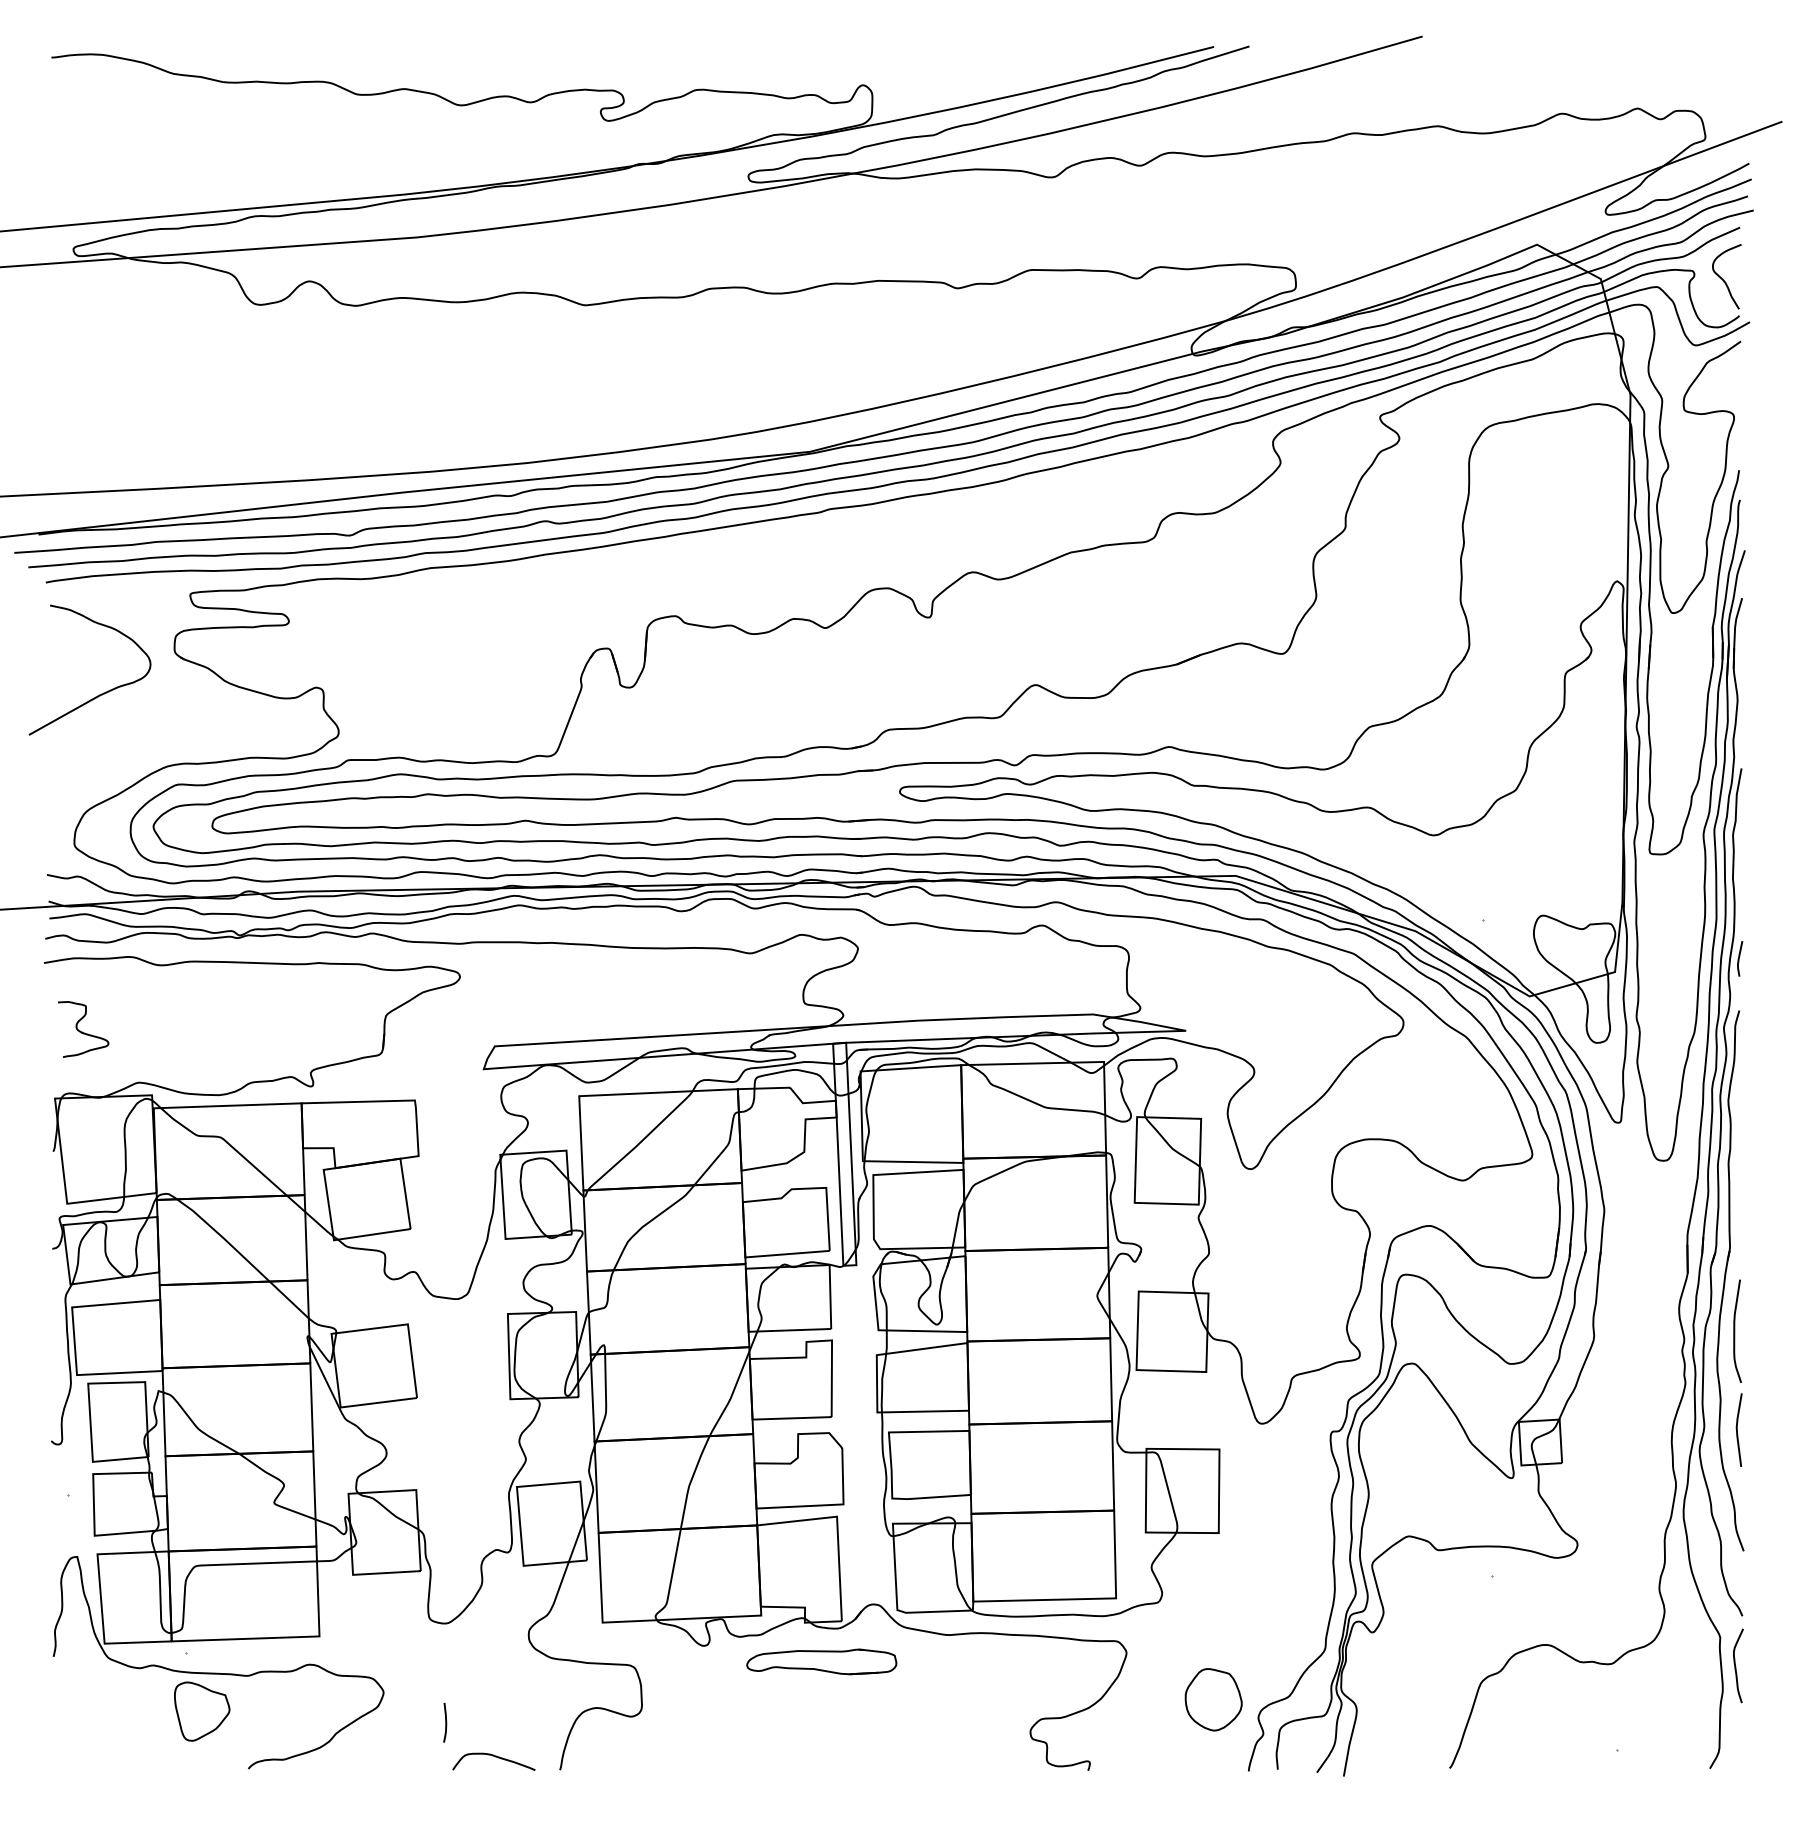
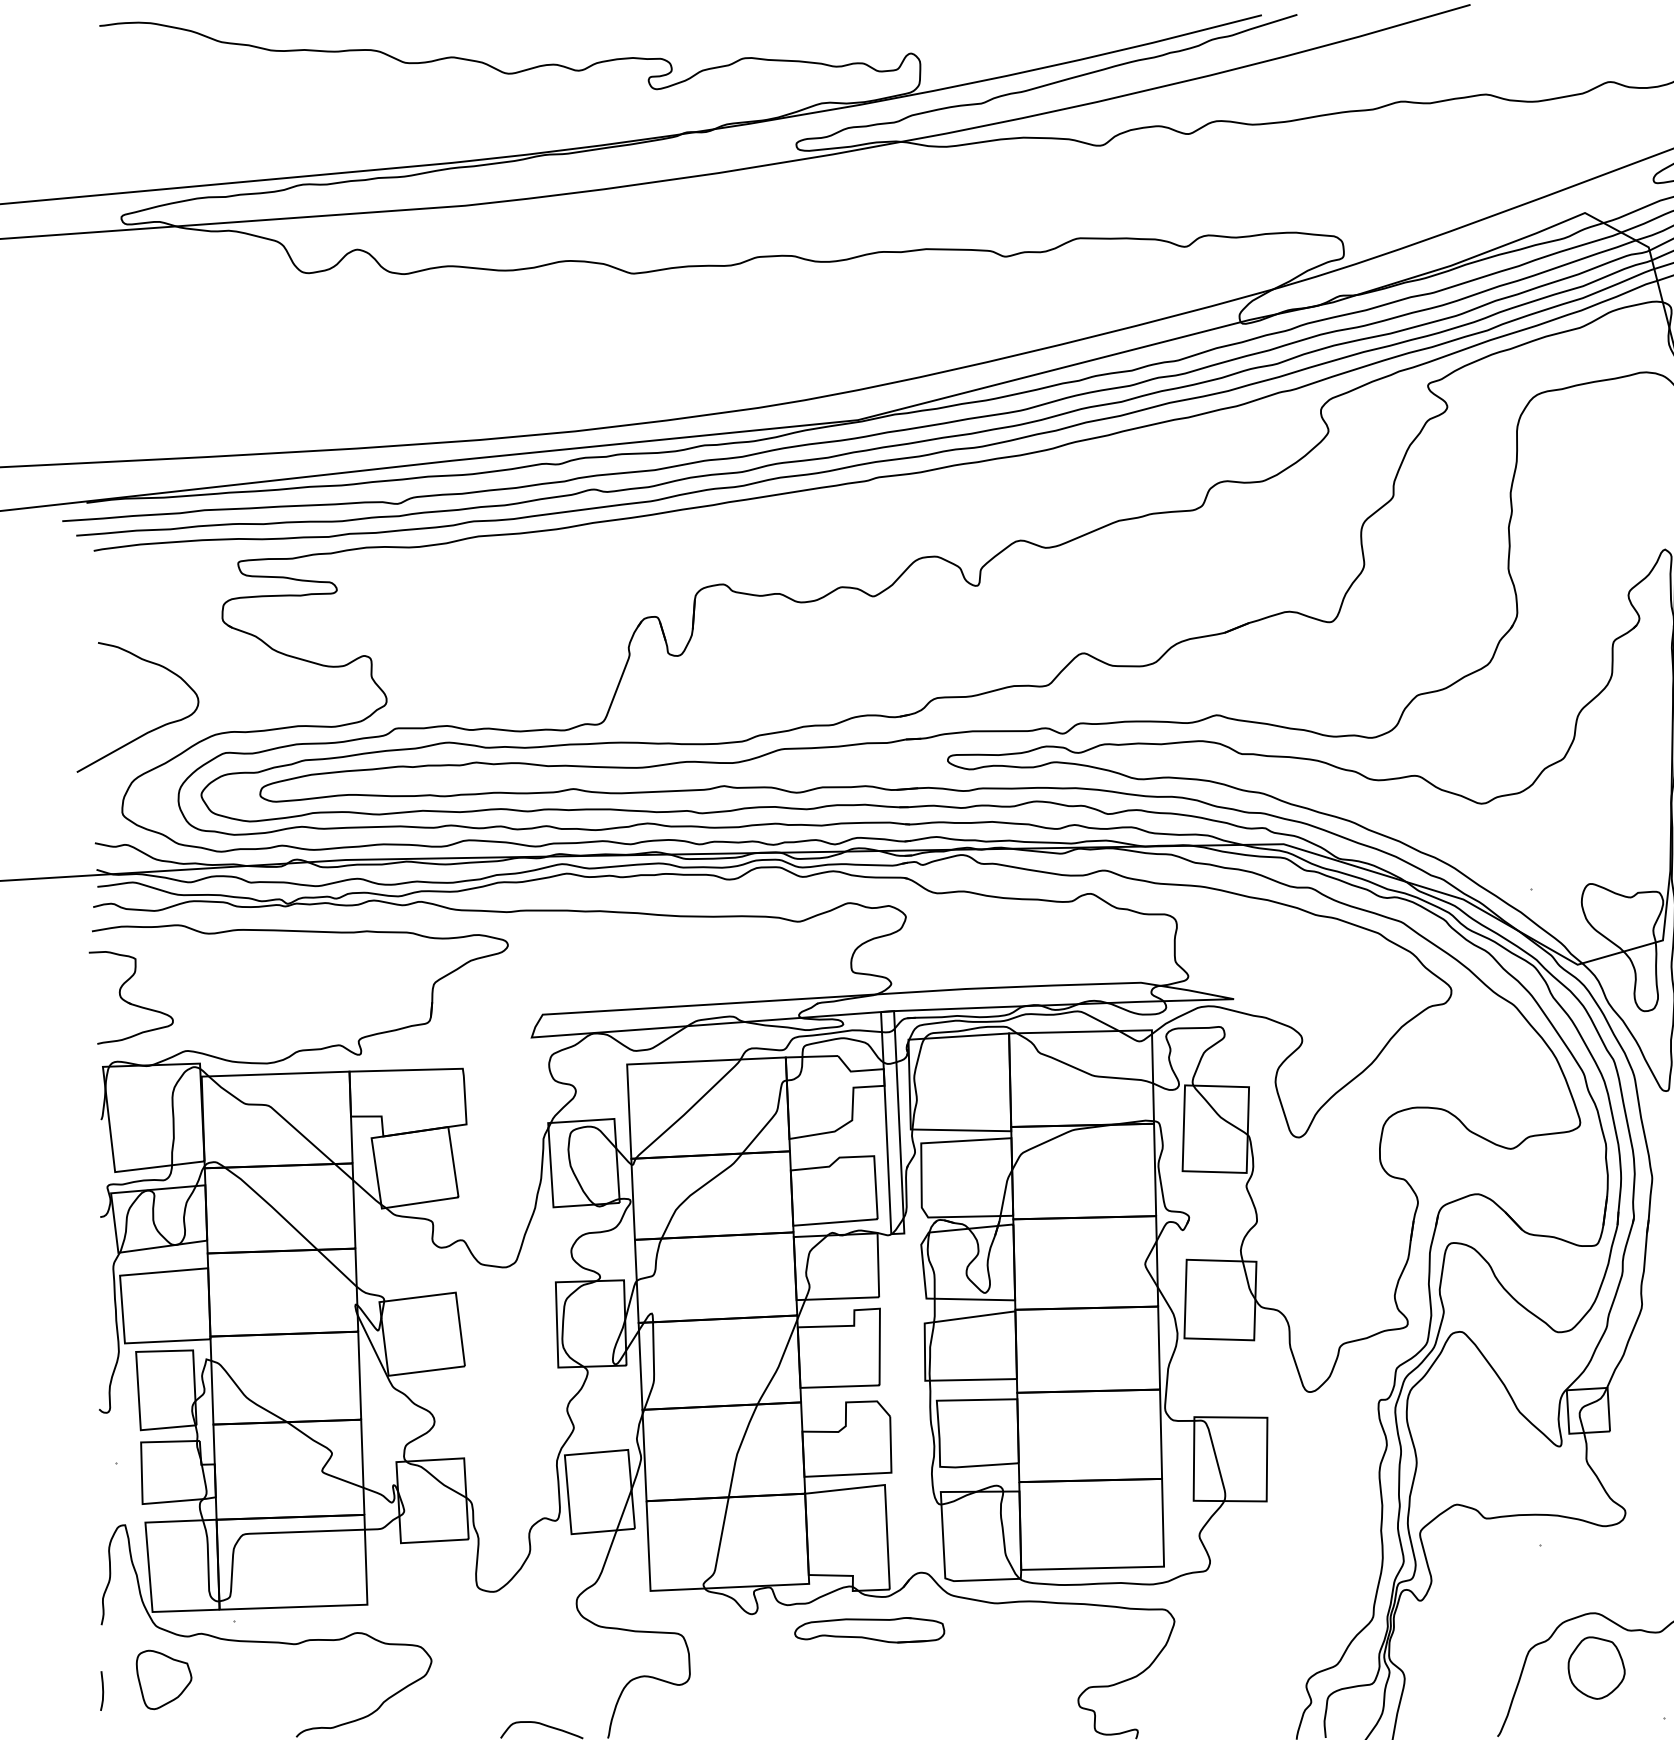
curve: (101, 693) -> (149, 730), moved
part: (83, 1029) -> (131, 997), size x1.67
part: (1213, 1699) -> (1596, 1667), moved
part: (202, 1711) -> (164, 1679), moved
curve: (445, 1722) -> (102, 1690), moved

